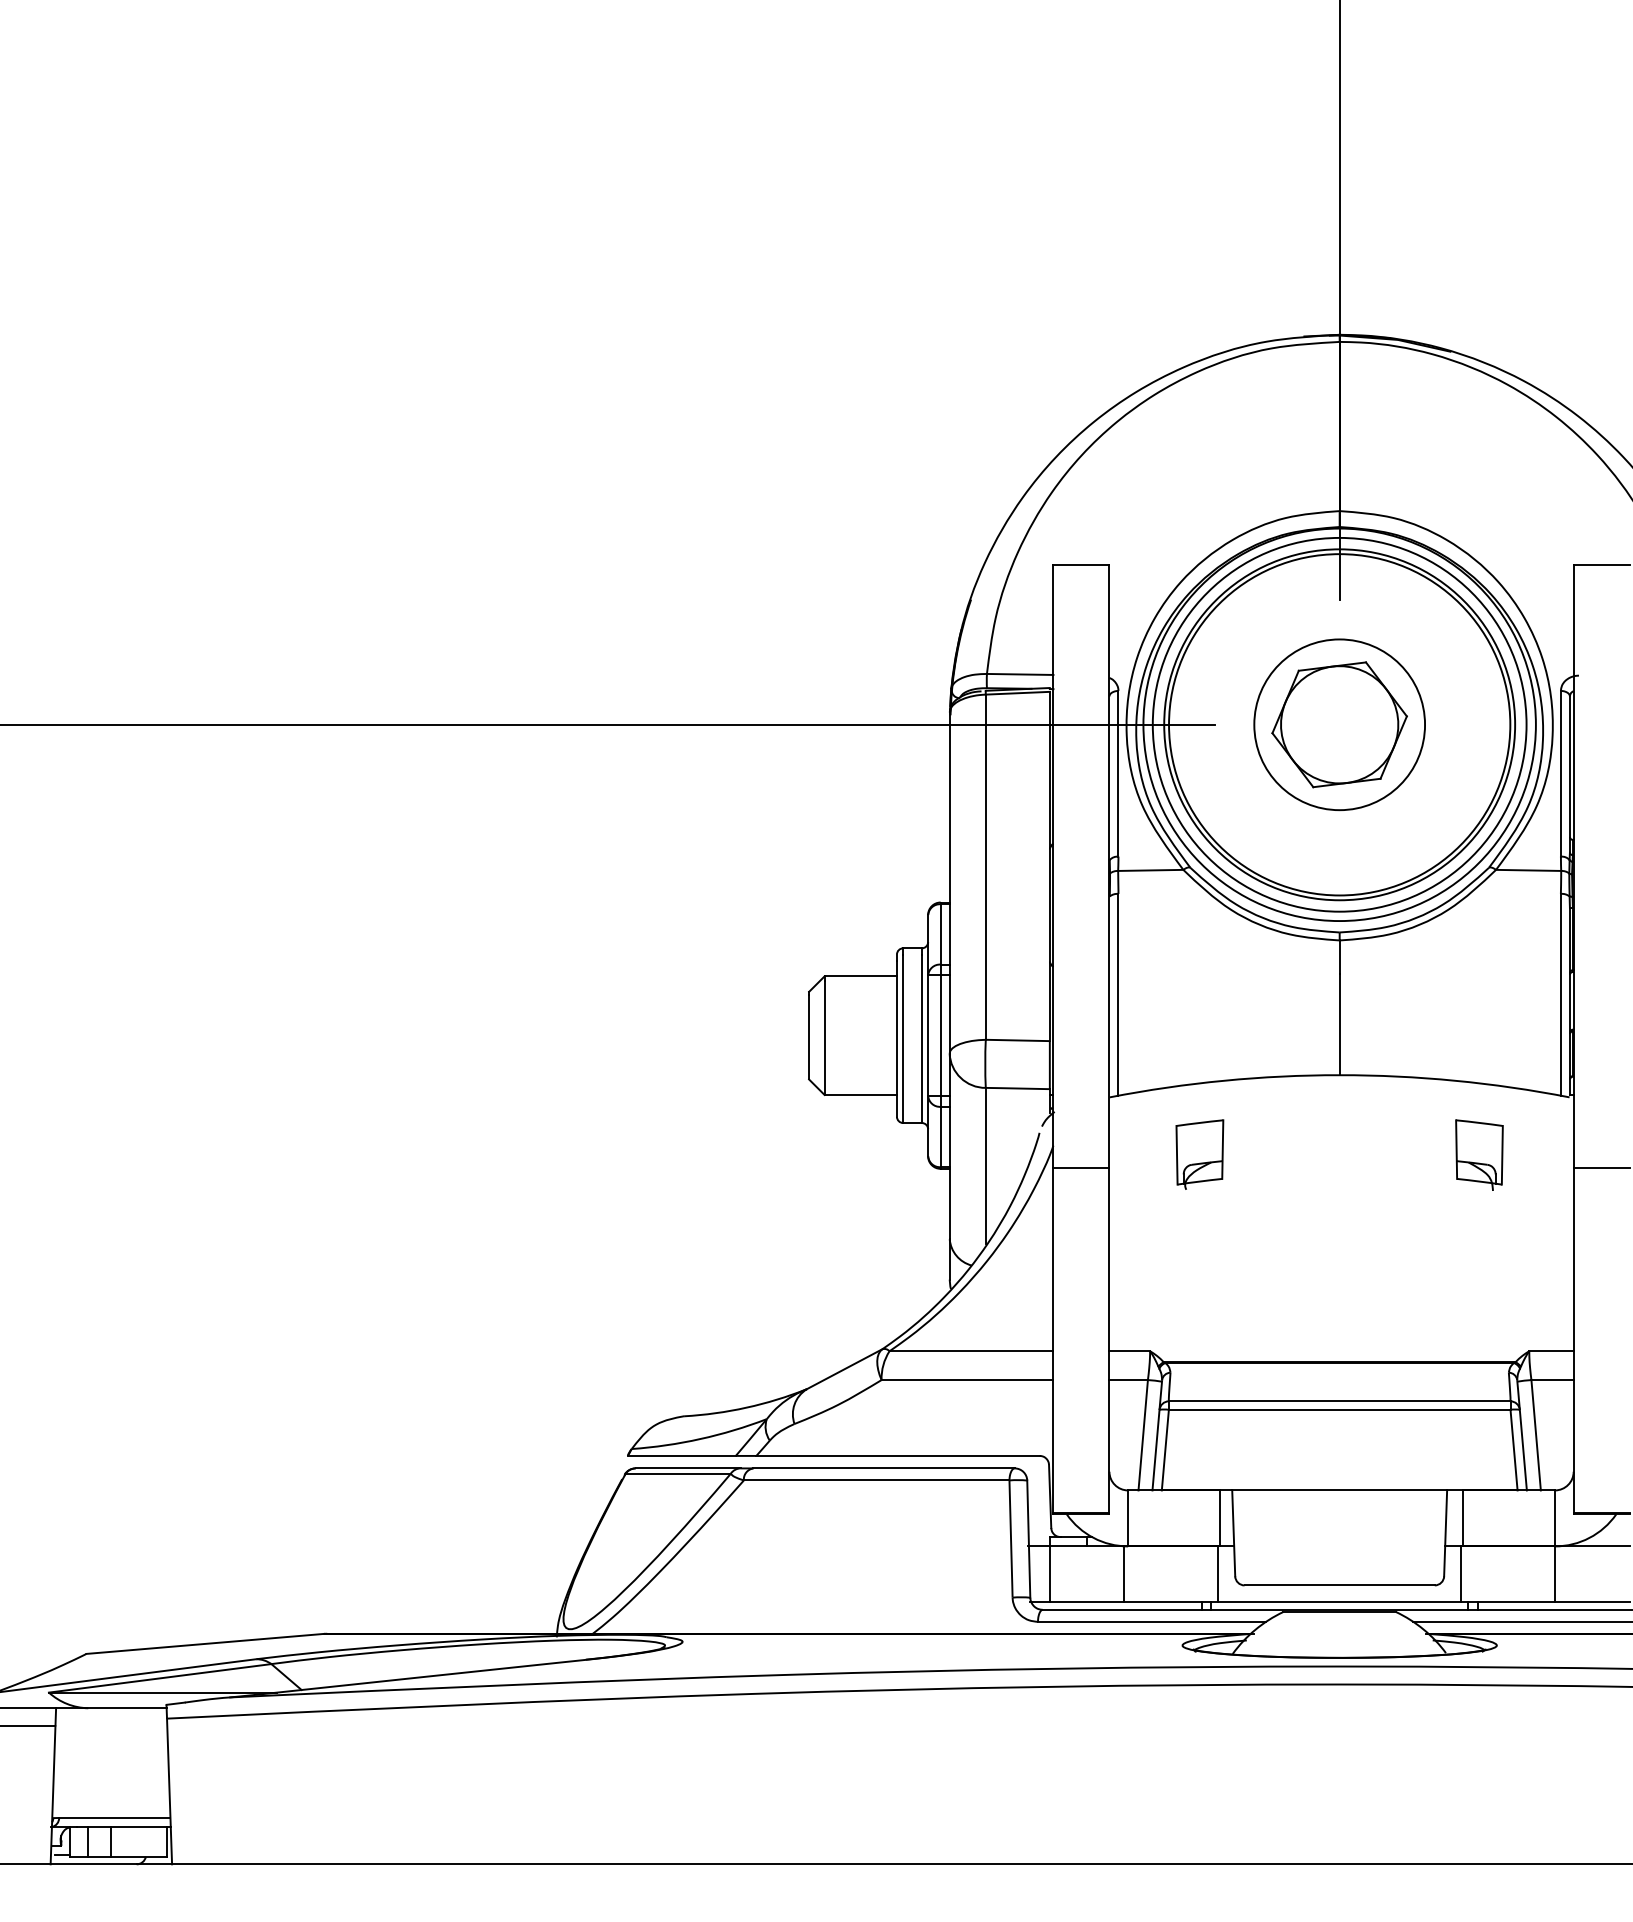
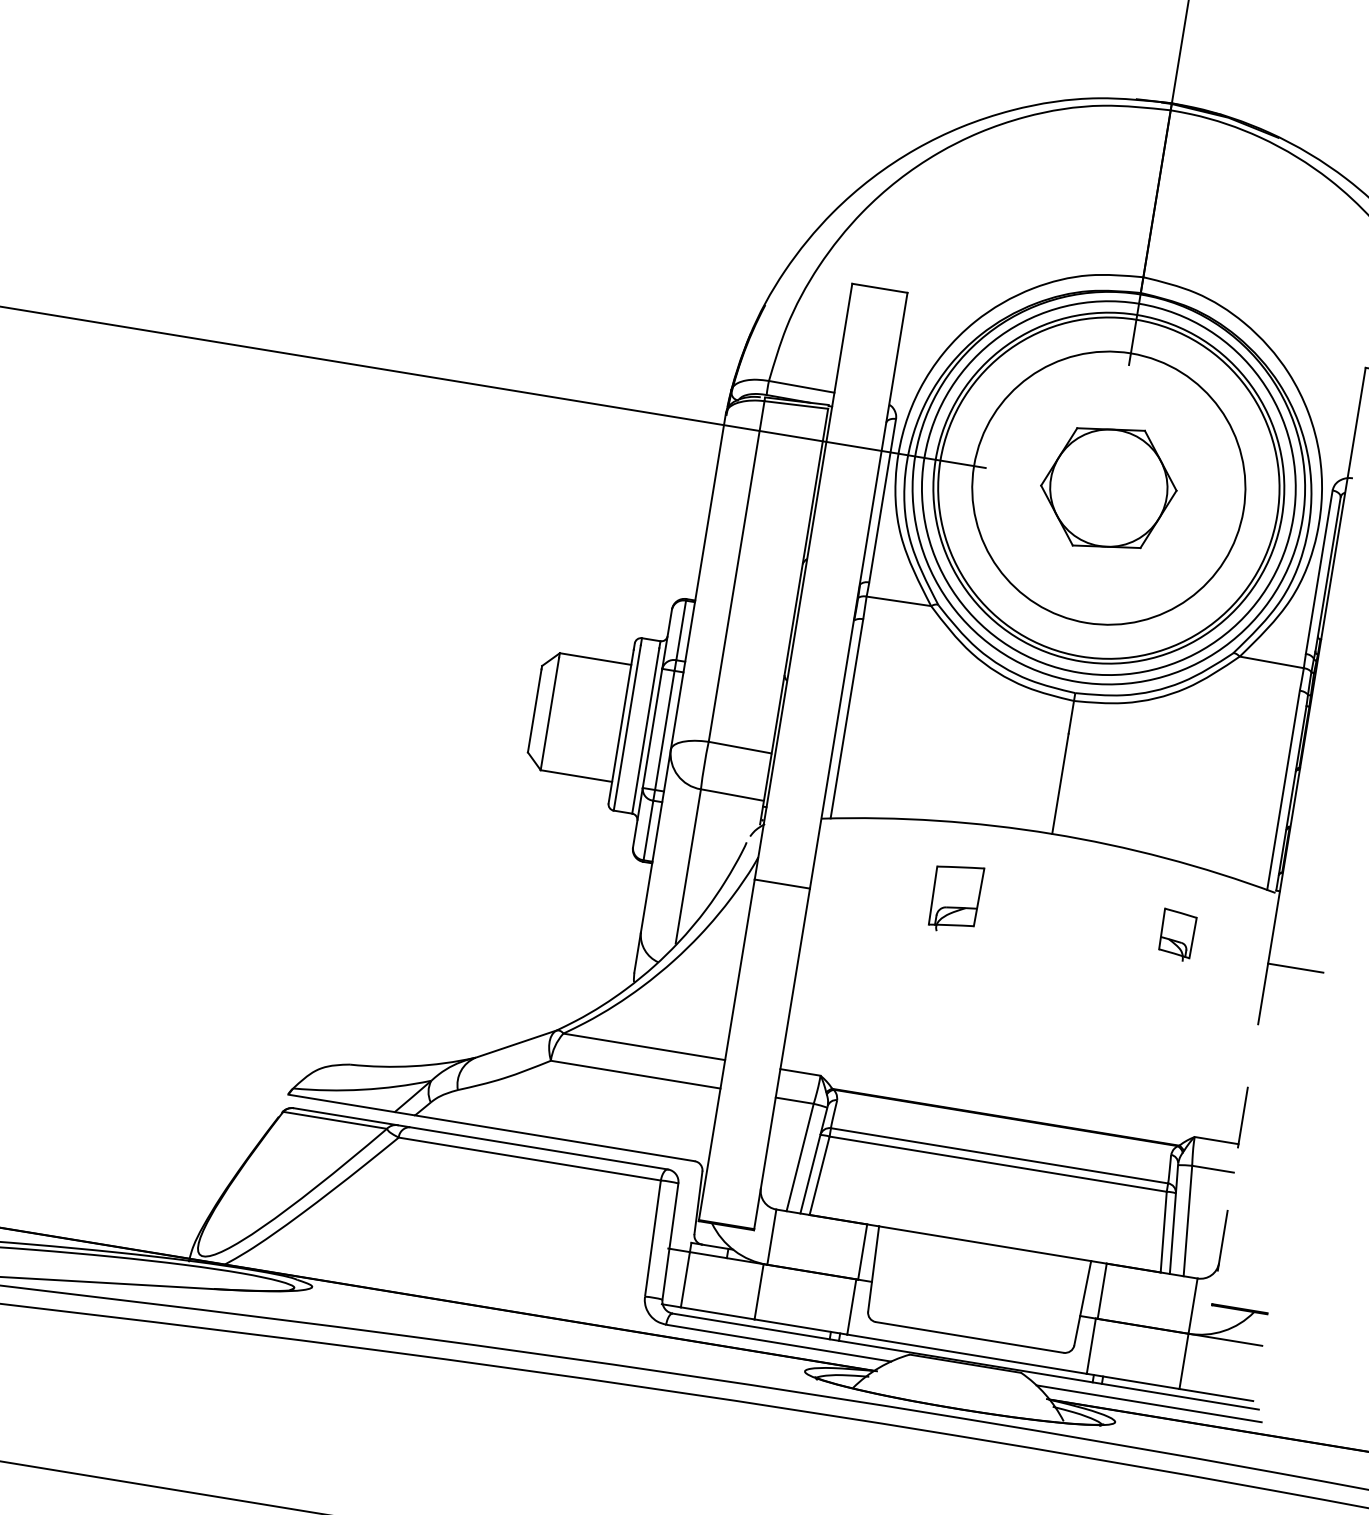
circle: (1339, 724) -> (1108, 487), size x1.6
part: (1199, 1154) -> (955, 898), moved
part: (1479, 1154) -> (1177, 934), size x0.7
line: (1573, 1340) -> (1240, 1133), solid -> dashed

